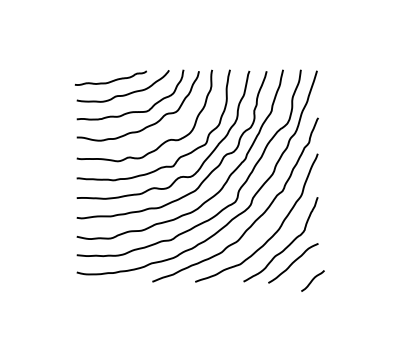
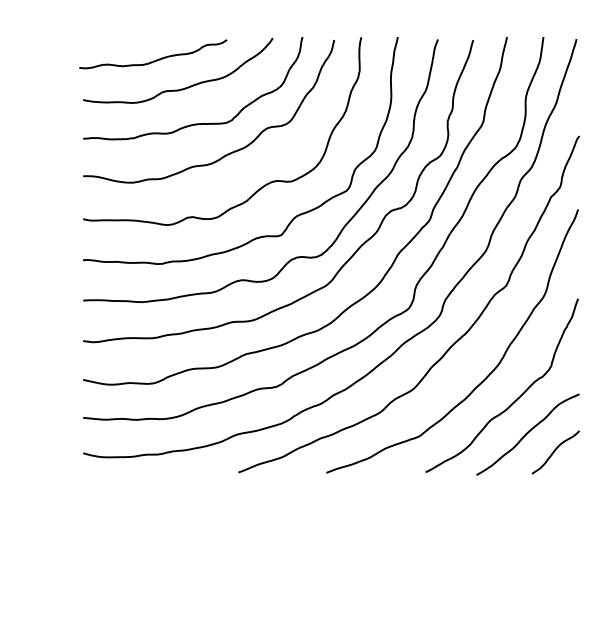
curve: (312, 280) -> (554, 451), moved

